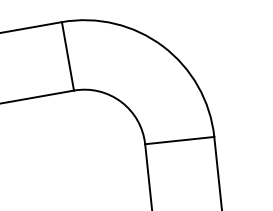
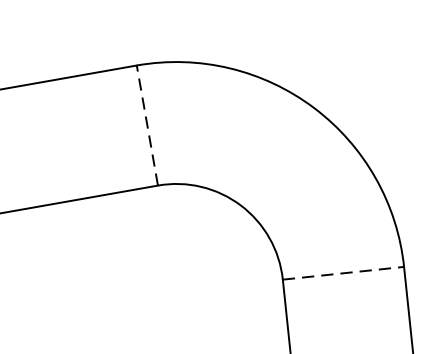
line: (67, 56) -> (146, 125), solid -> dashed
line: (179, 140) -> (343, 273), solid -> dashed

